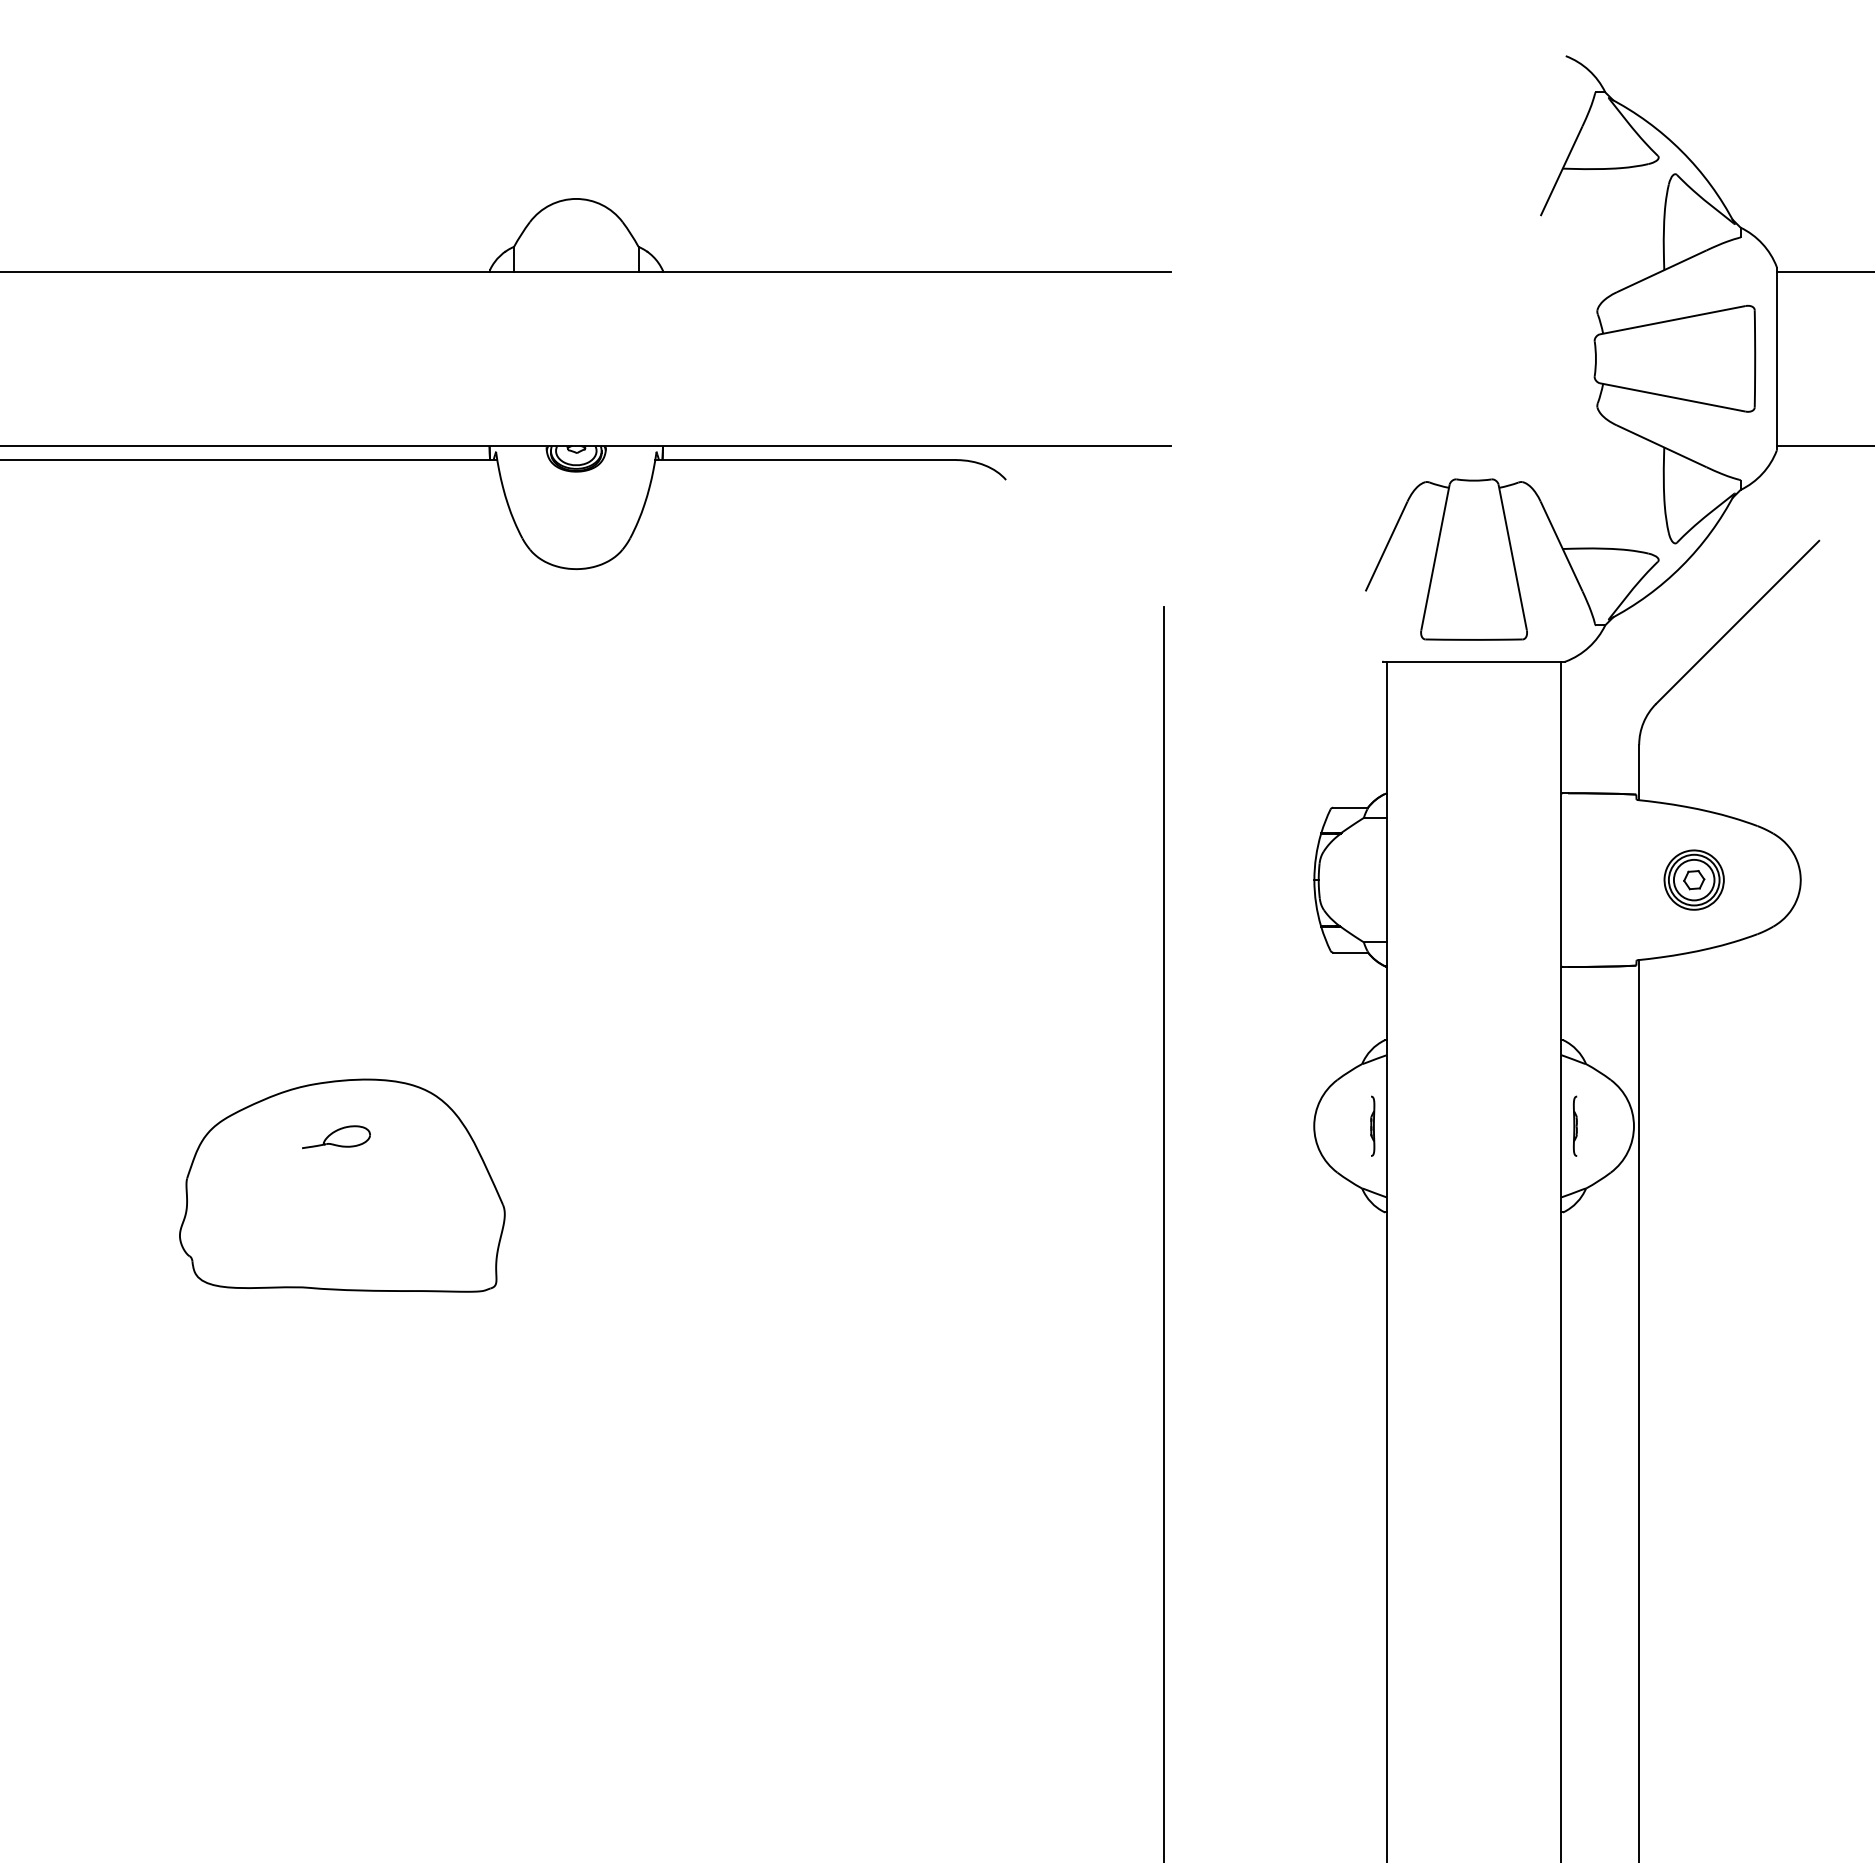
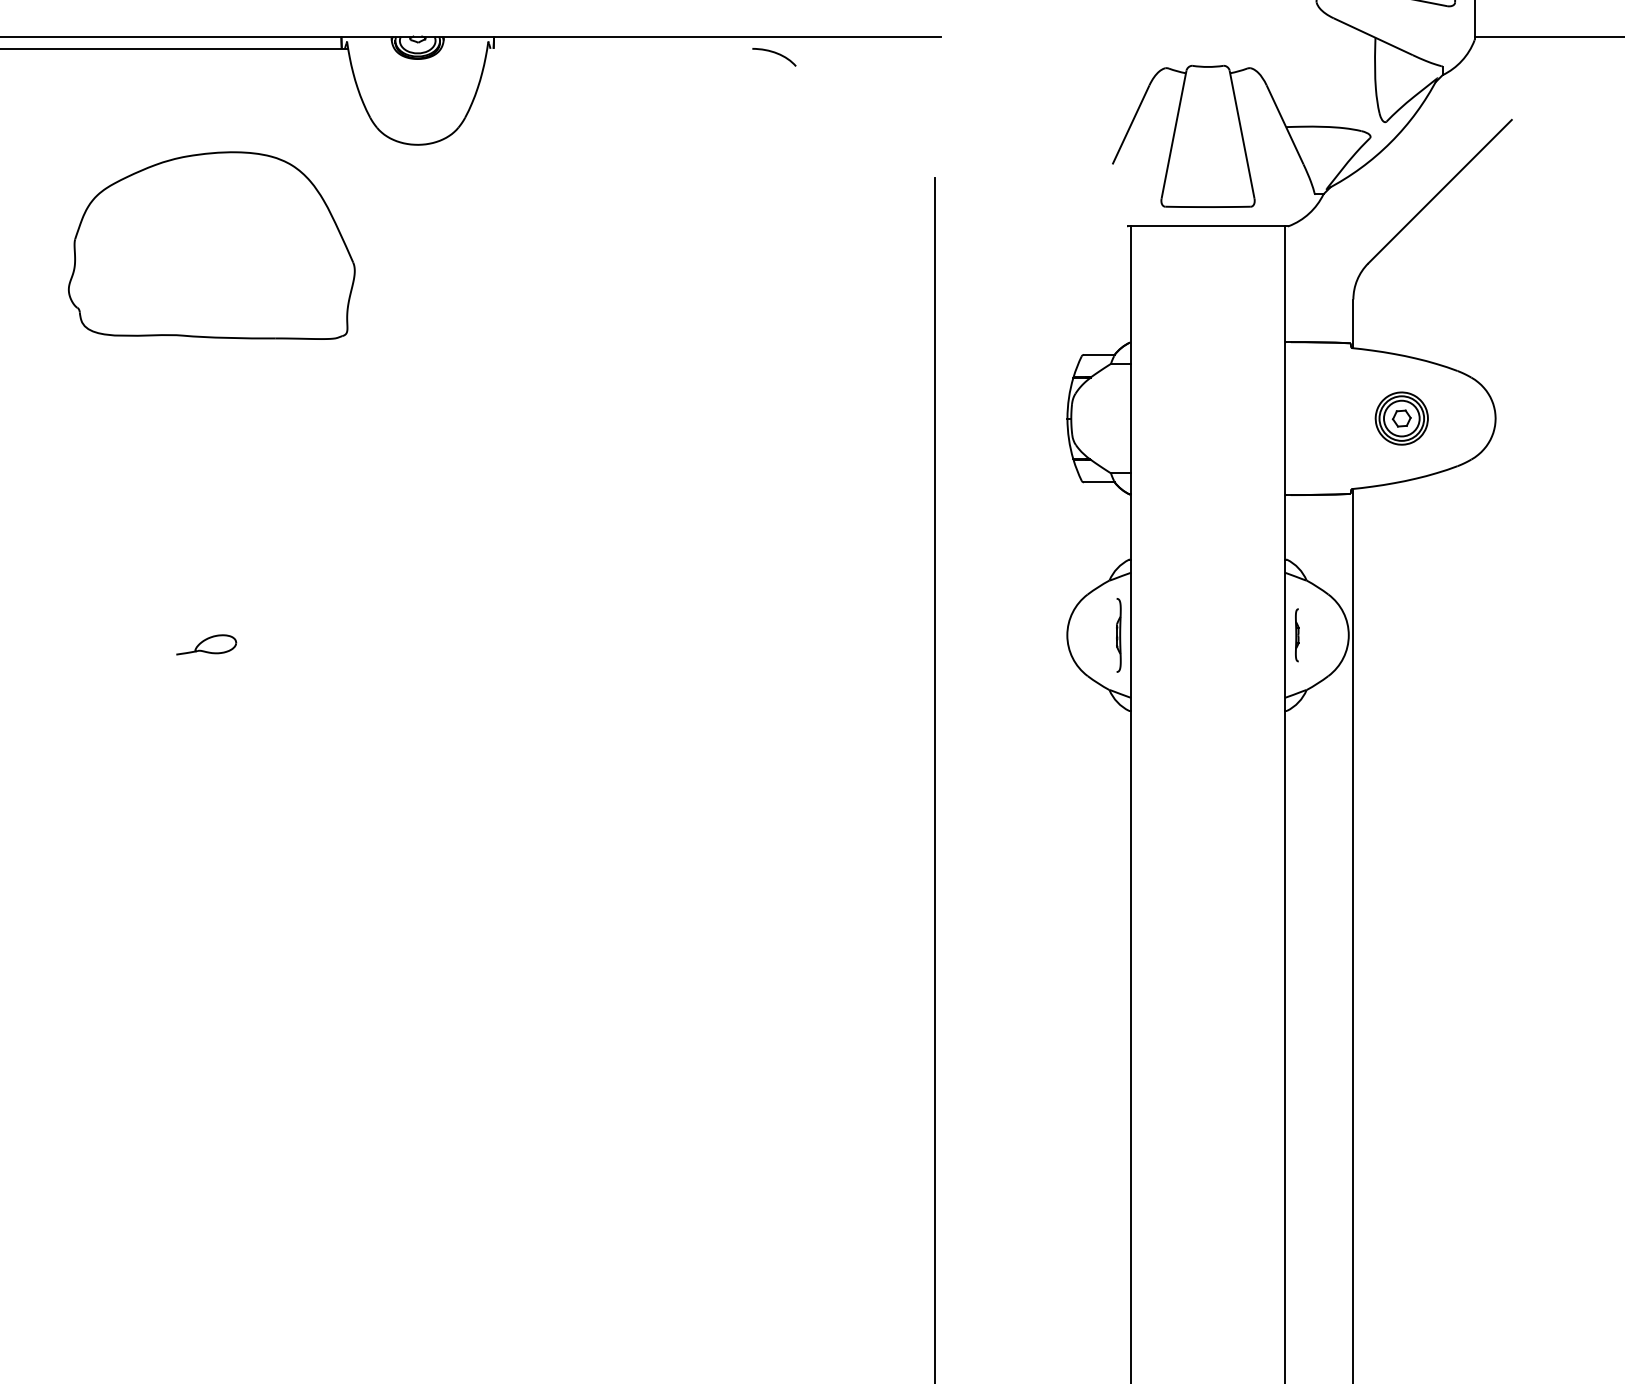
line: (805, 460) -> (619, 49), removed
part: (1372, 1125) -> (1118, 634), size x1.4
part: (342, 1185) -> (211, 245), moved

